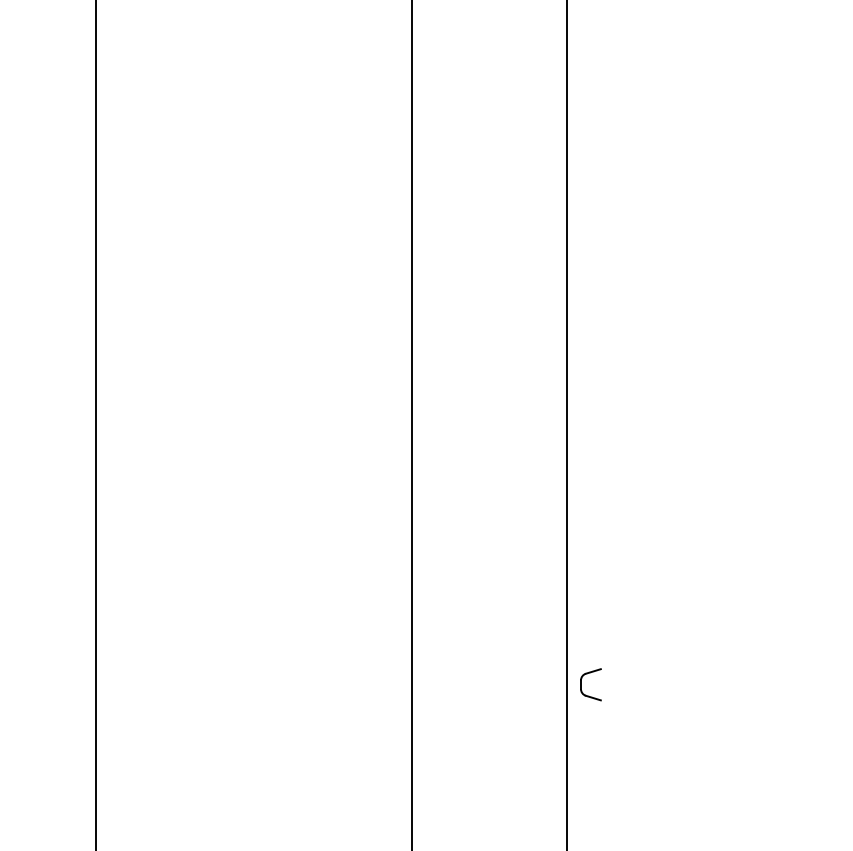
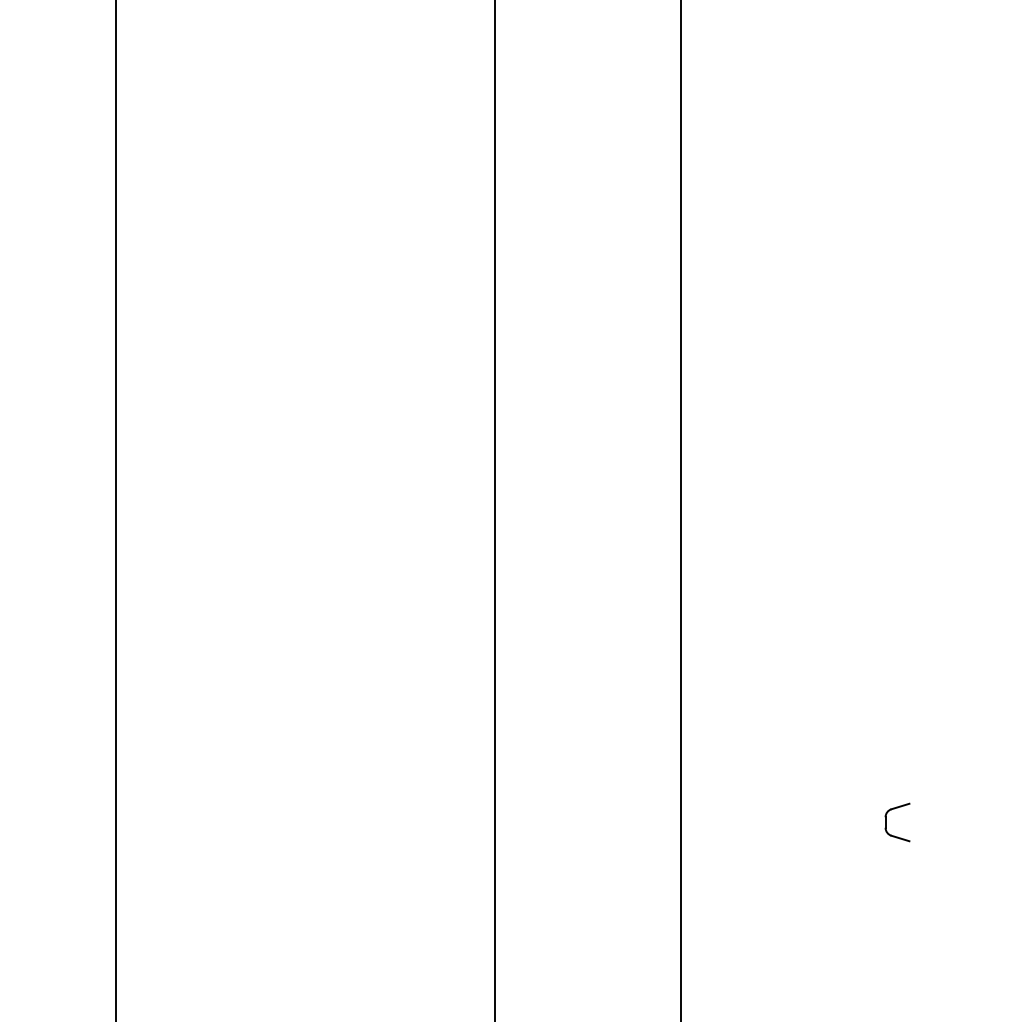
part: (581, 684) -> (886, 822), moved

